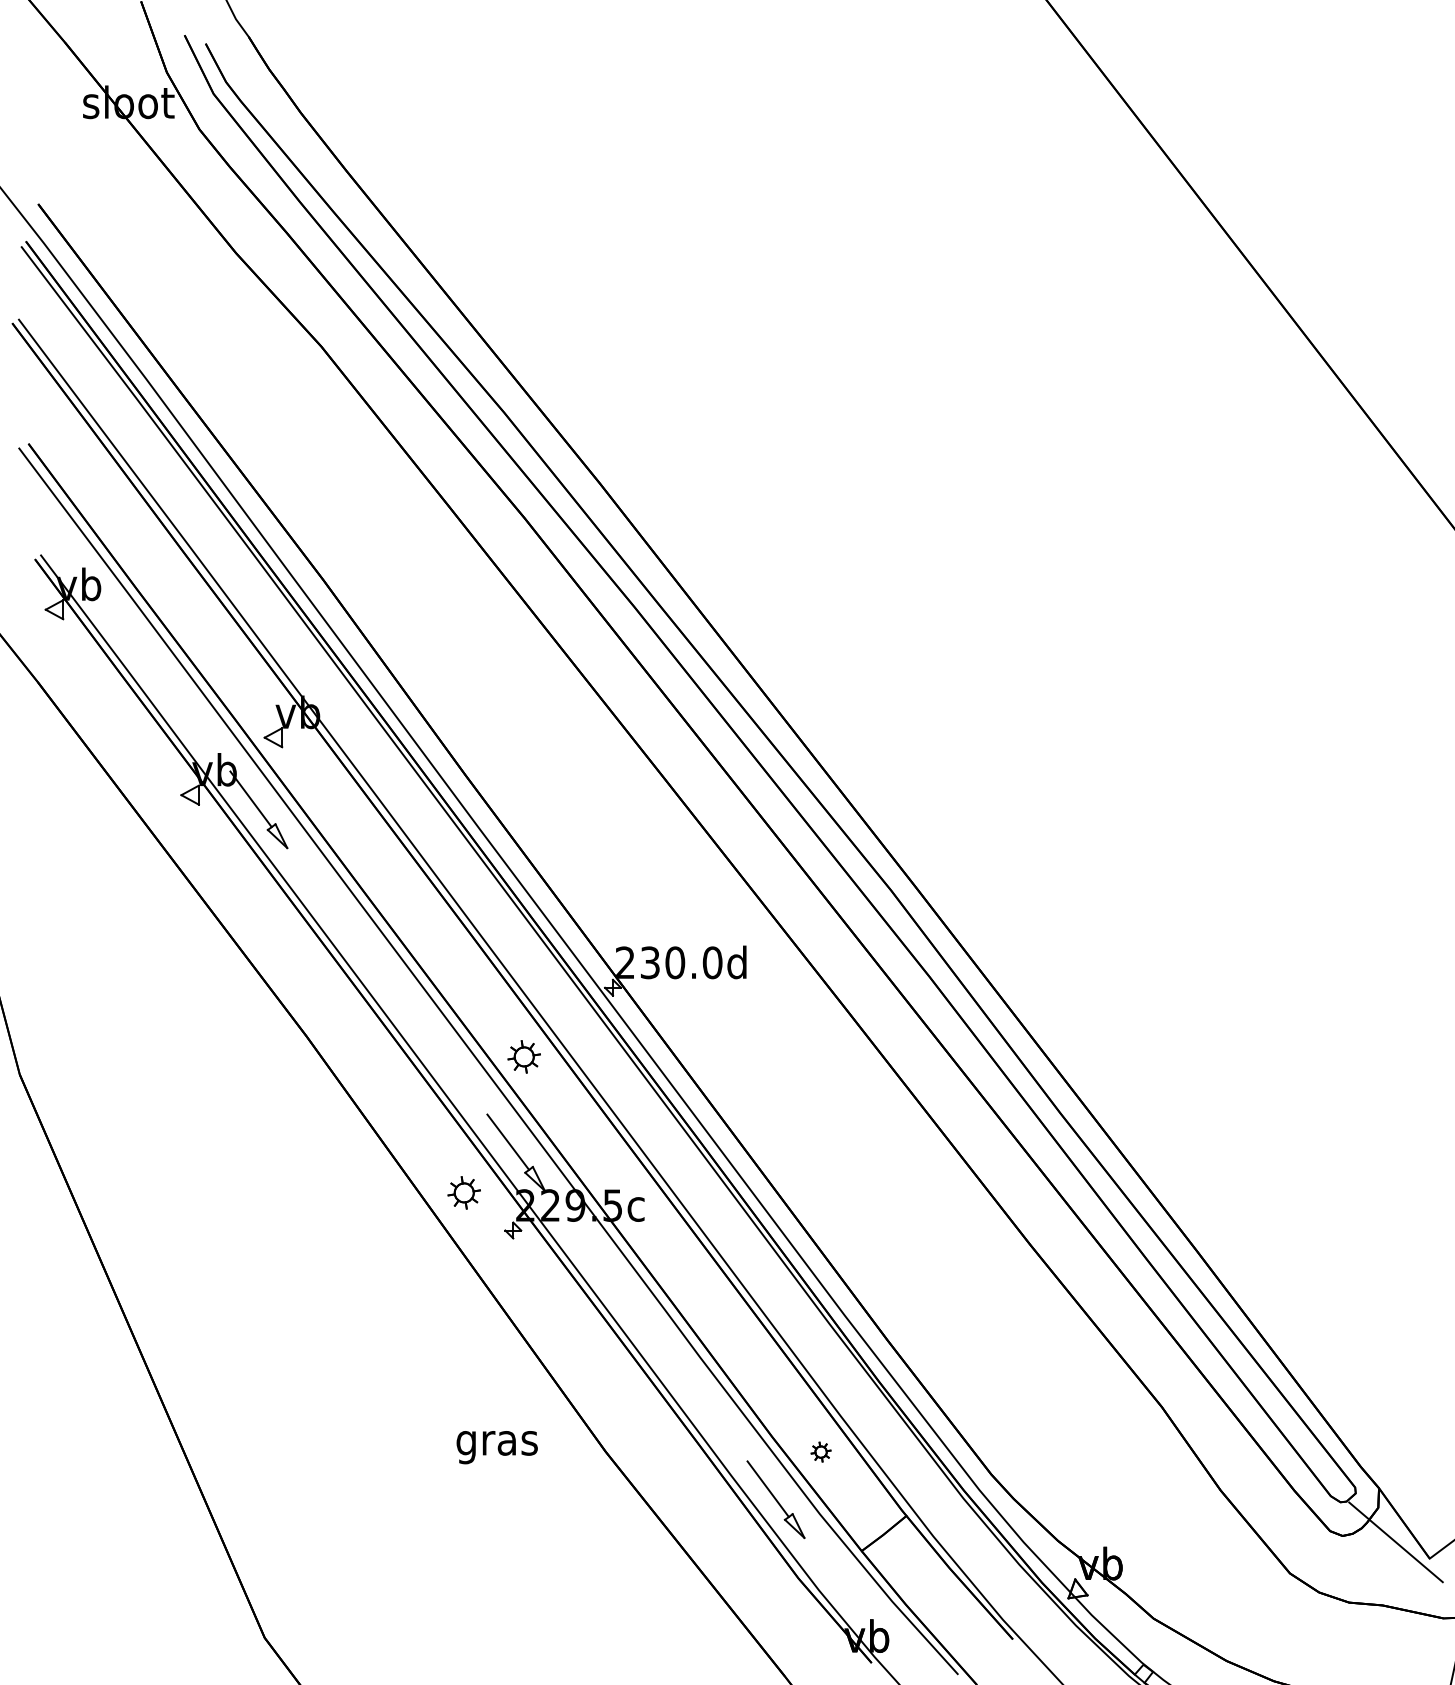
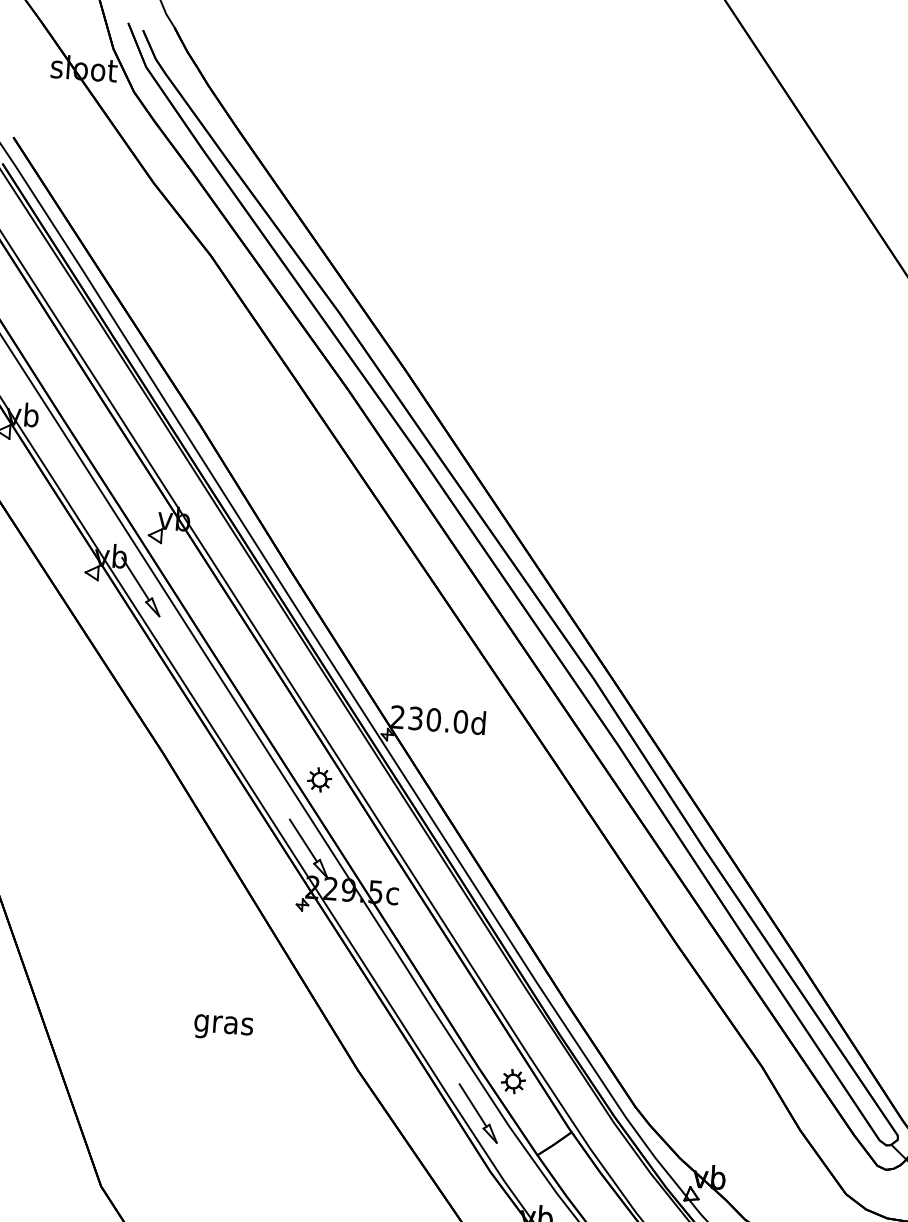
part: (463, 1192) -> (268, 874), removed
text: (496, 1447) -> (223, 1027), moved
part: (820, 1451) -> (512, 1081), size x1.67

